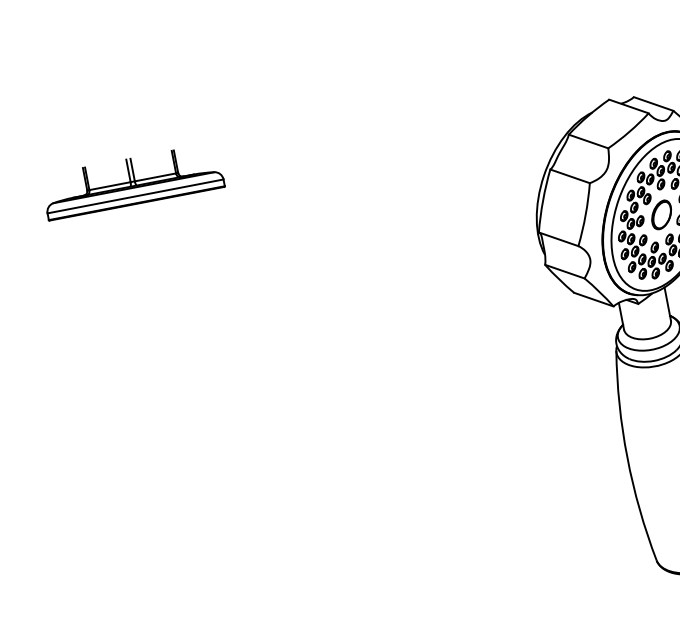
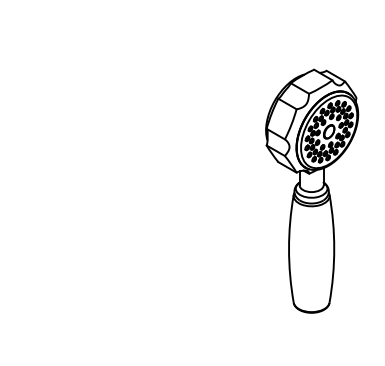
part: (133, 180) -> (70, 64), removed

